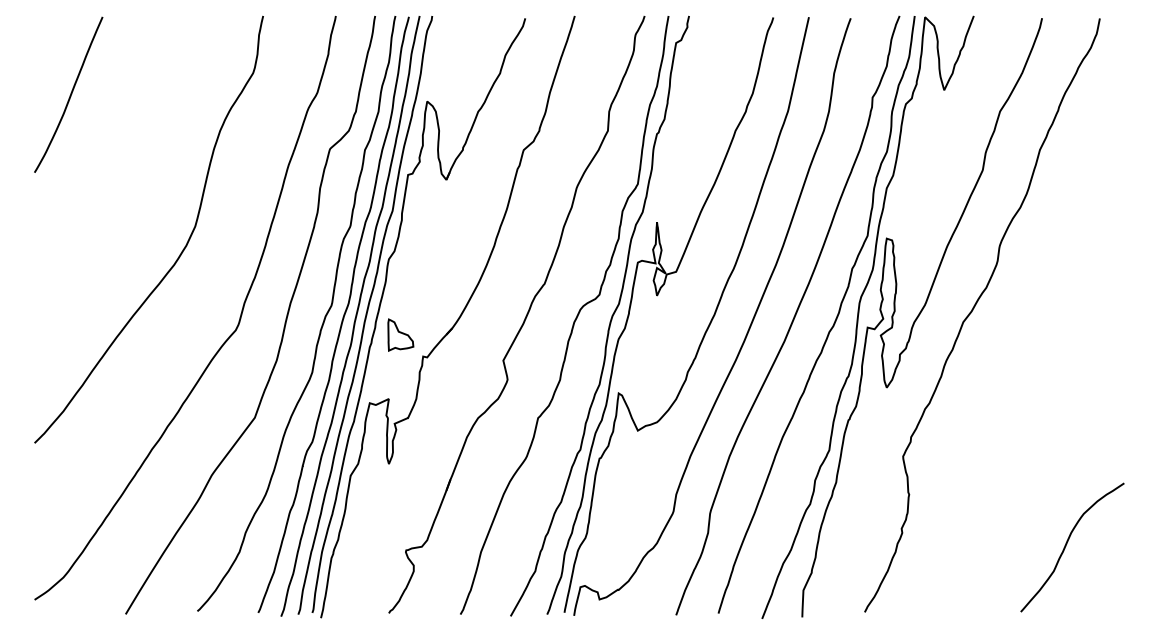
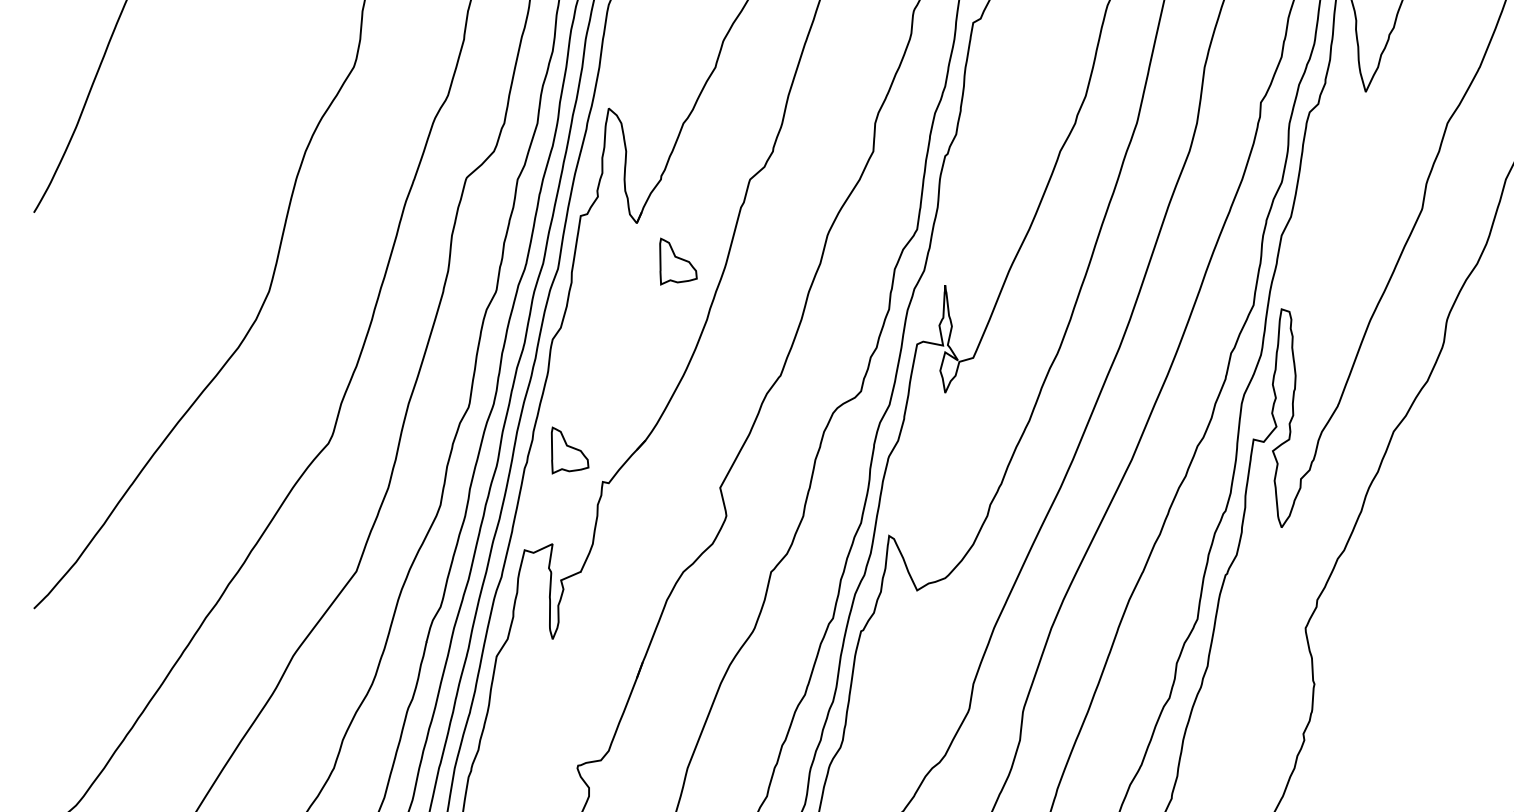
part: (474, 205) -> (677, 260), added

